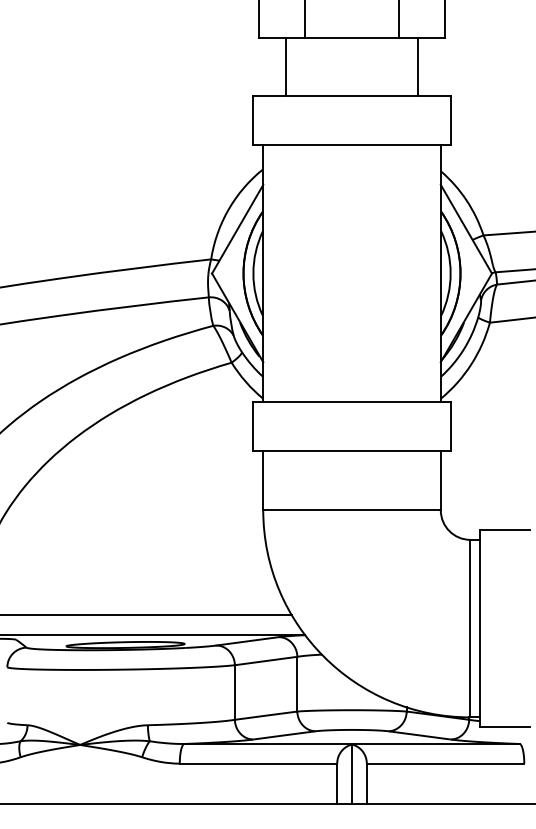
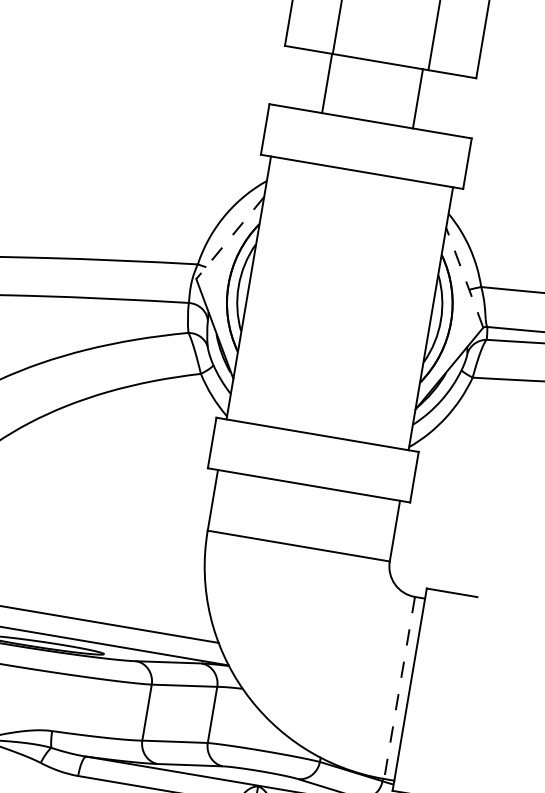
line: (285, 67) -> (326, 83), moved
line: (418, 67) -> (418, 99), moved
line: (466, 228) -> (464, 277), solid -> dashed
line: (237, 229) -> (230, 238), solid -> dashed
line: (470, 628) -> (399, 687), solid -> dashed

